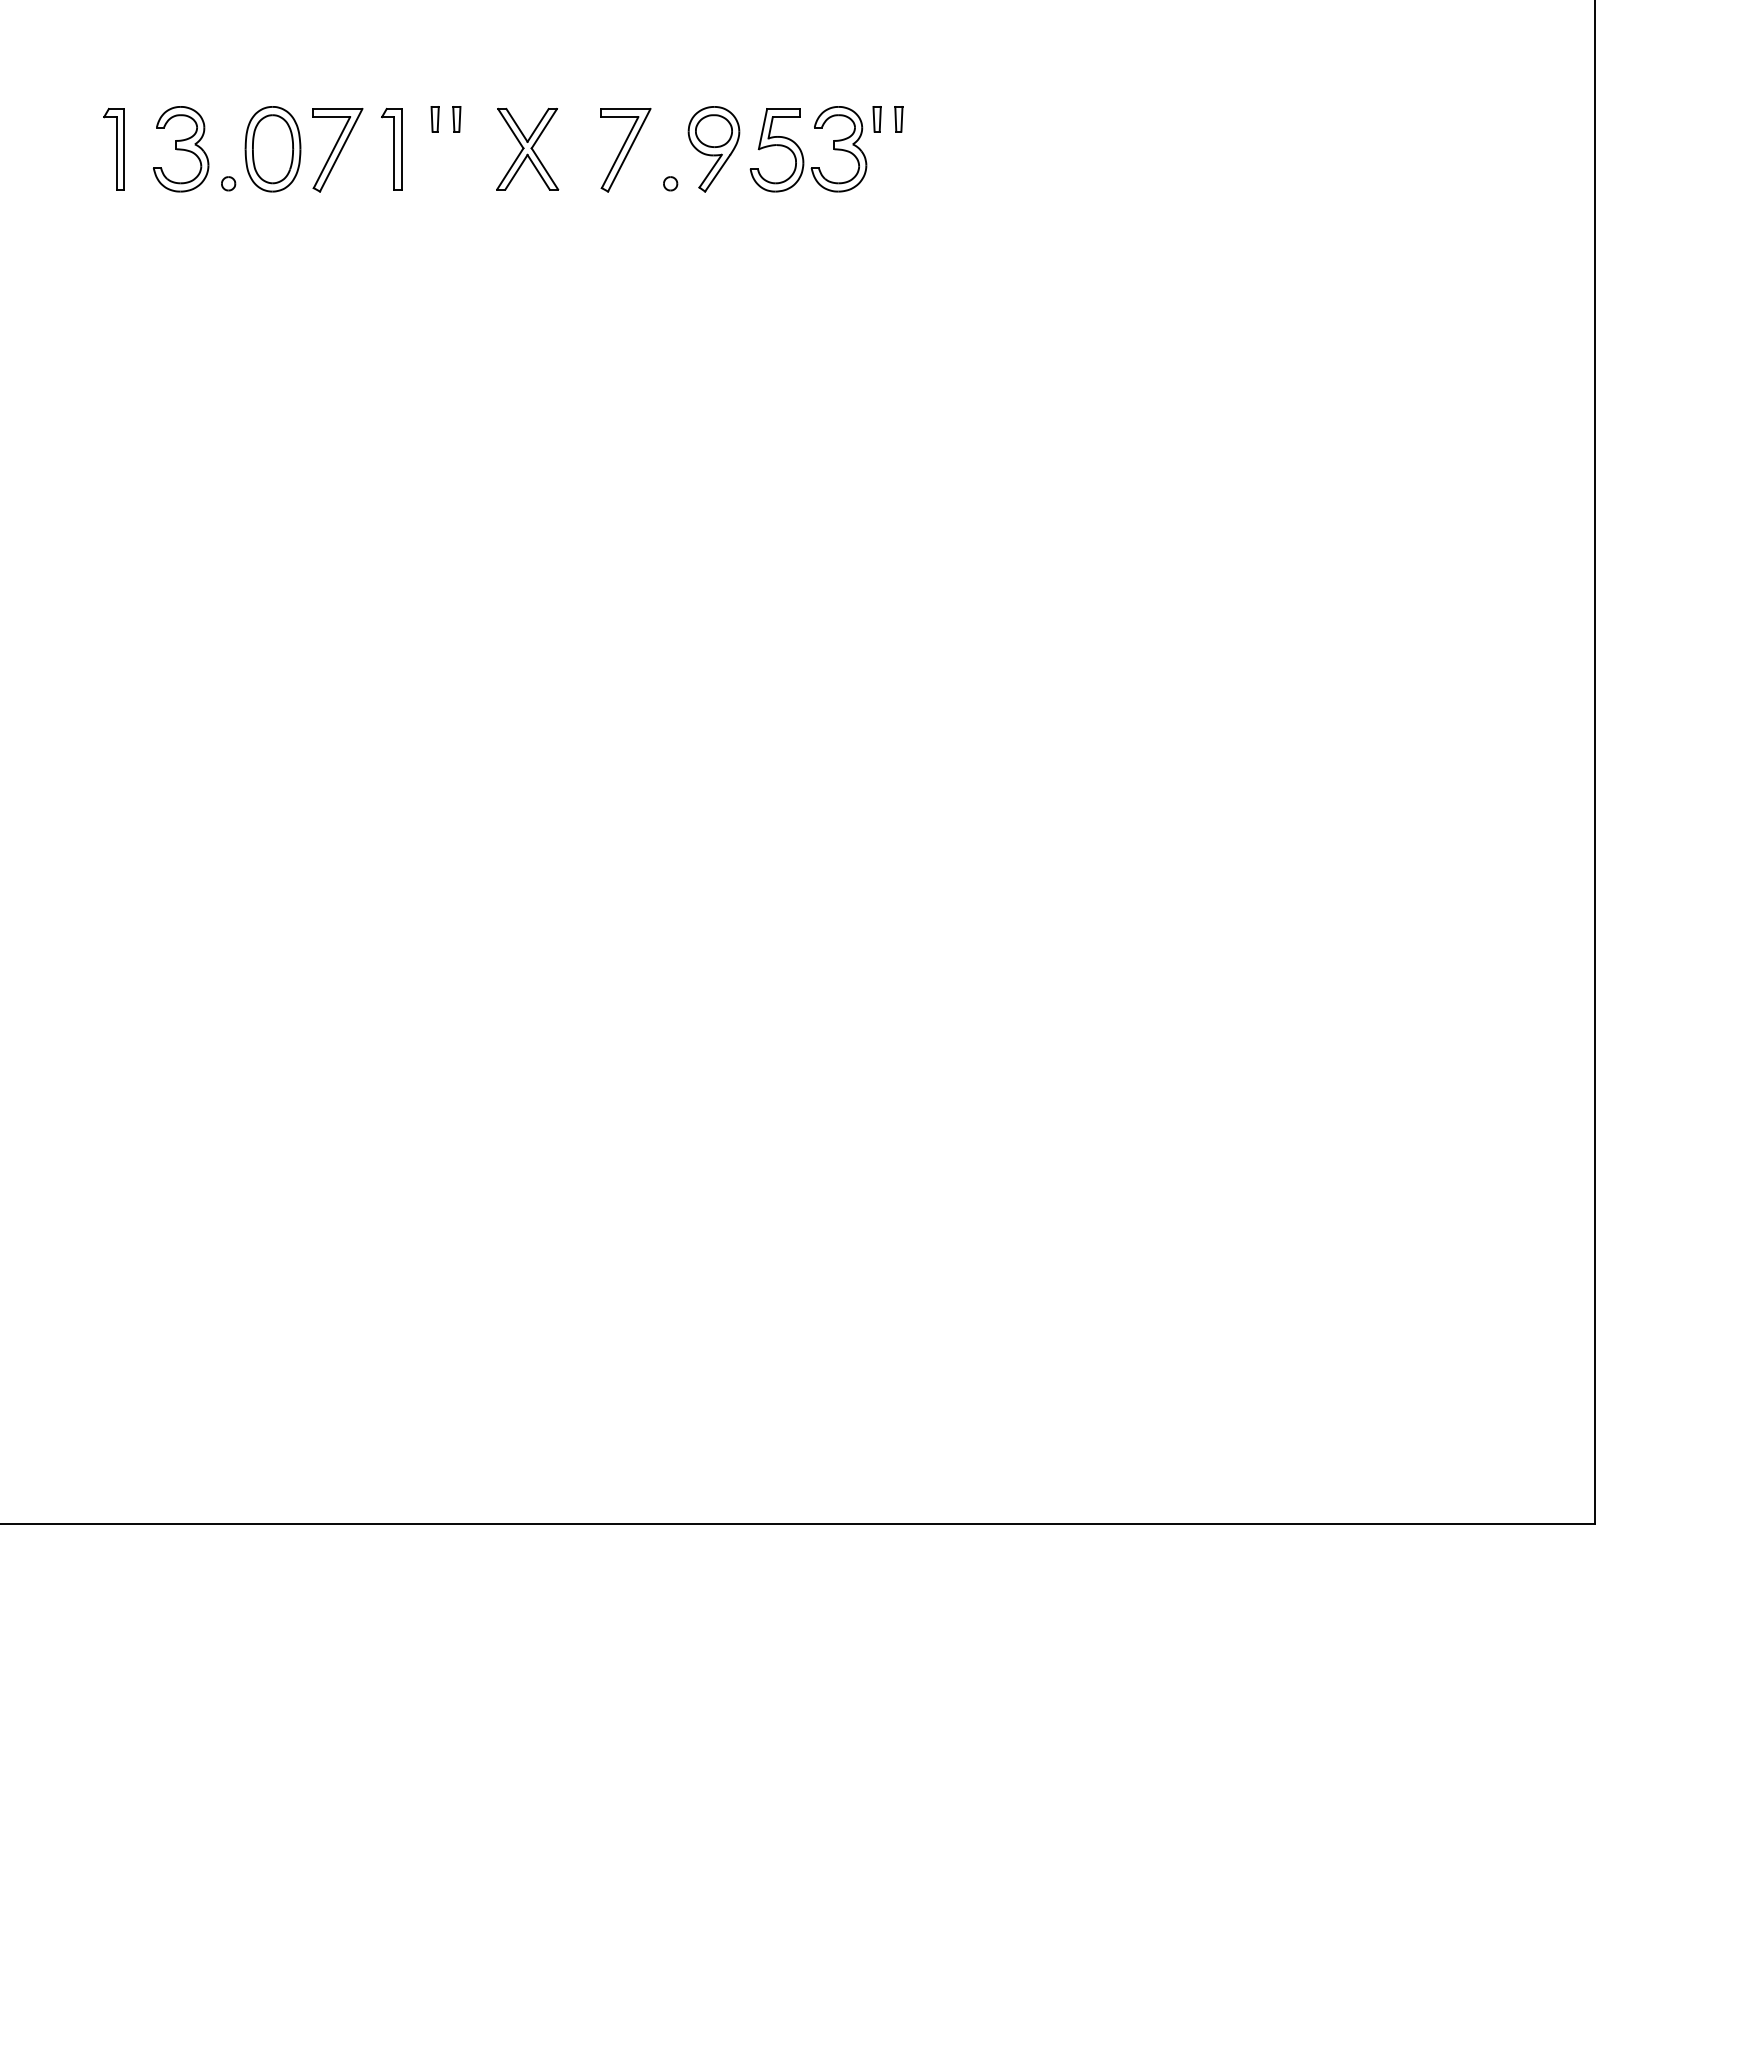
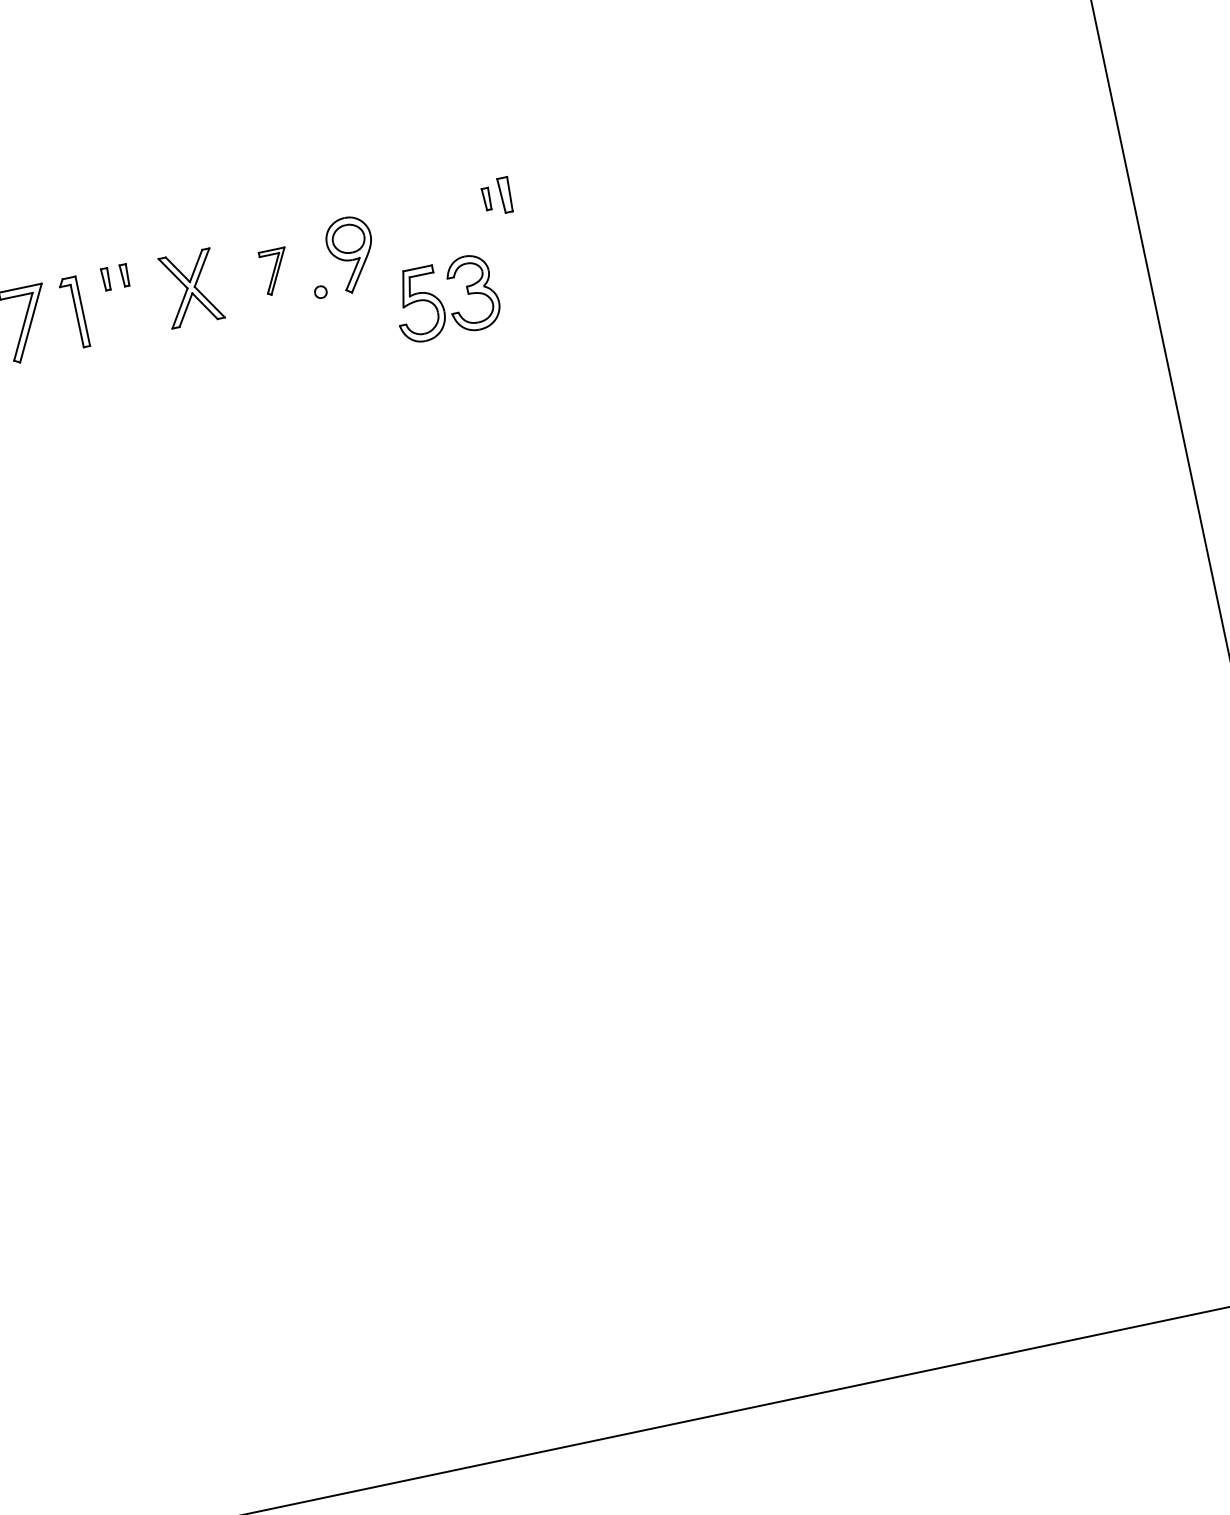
part: (898, 119) -> (505, 195), size x1.6
part: (625, 150) -> (275, 271), size x0.6
part: (802, 151) -> (441, 301), moved

